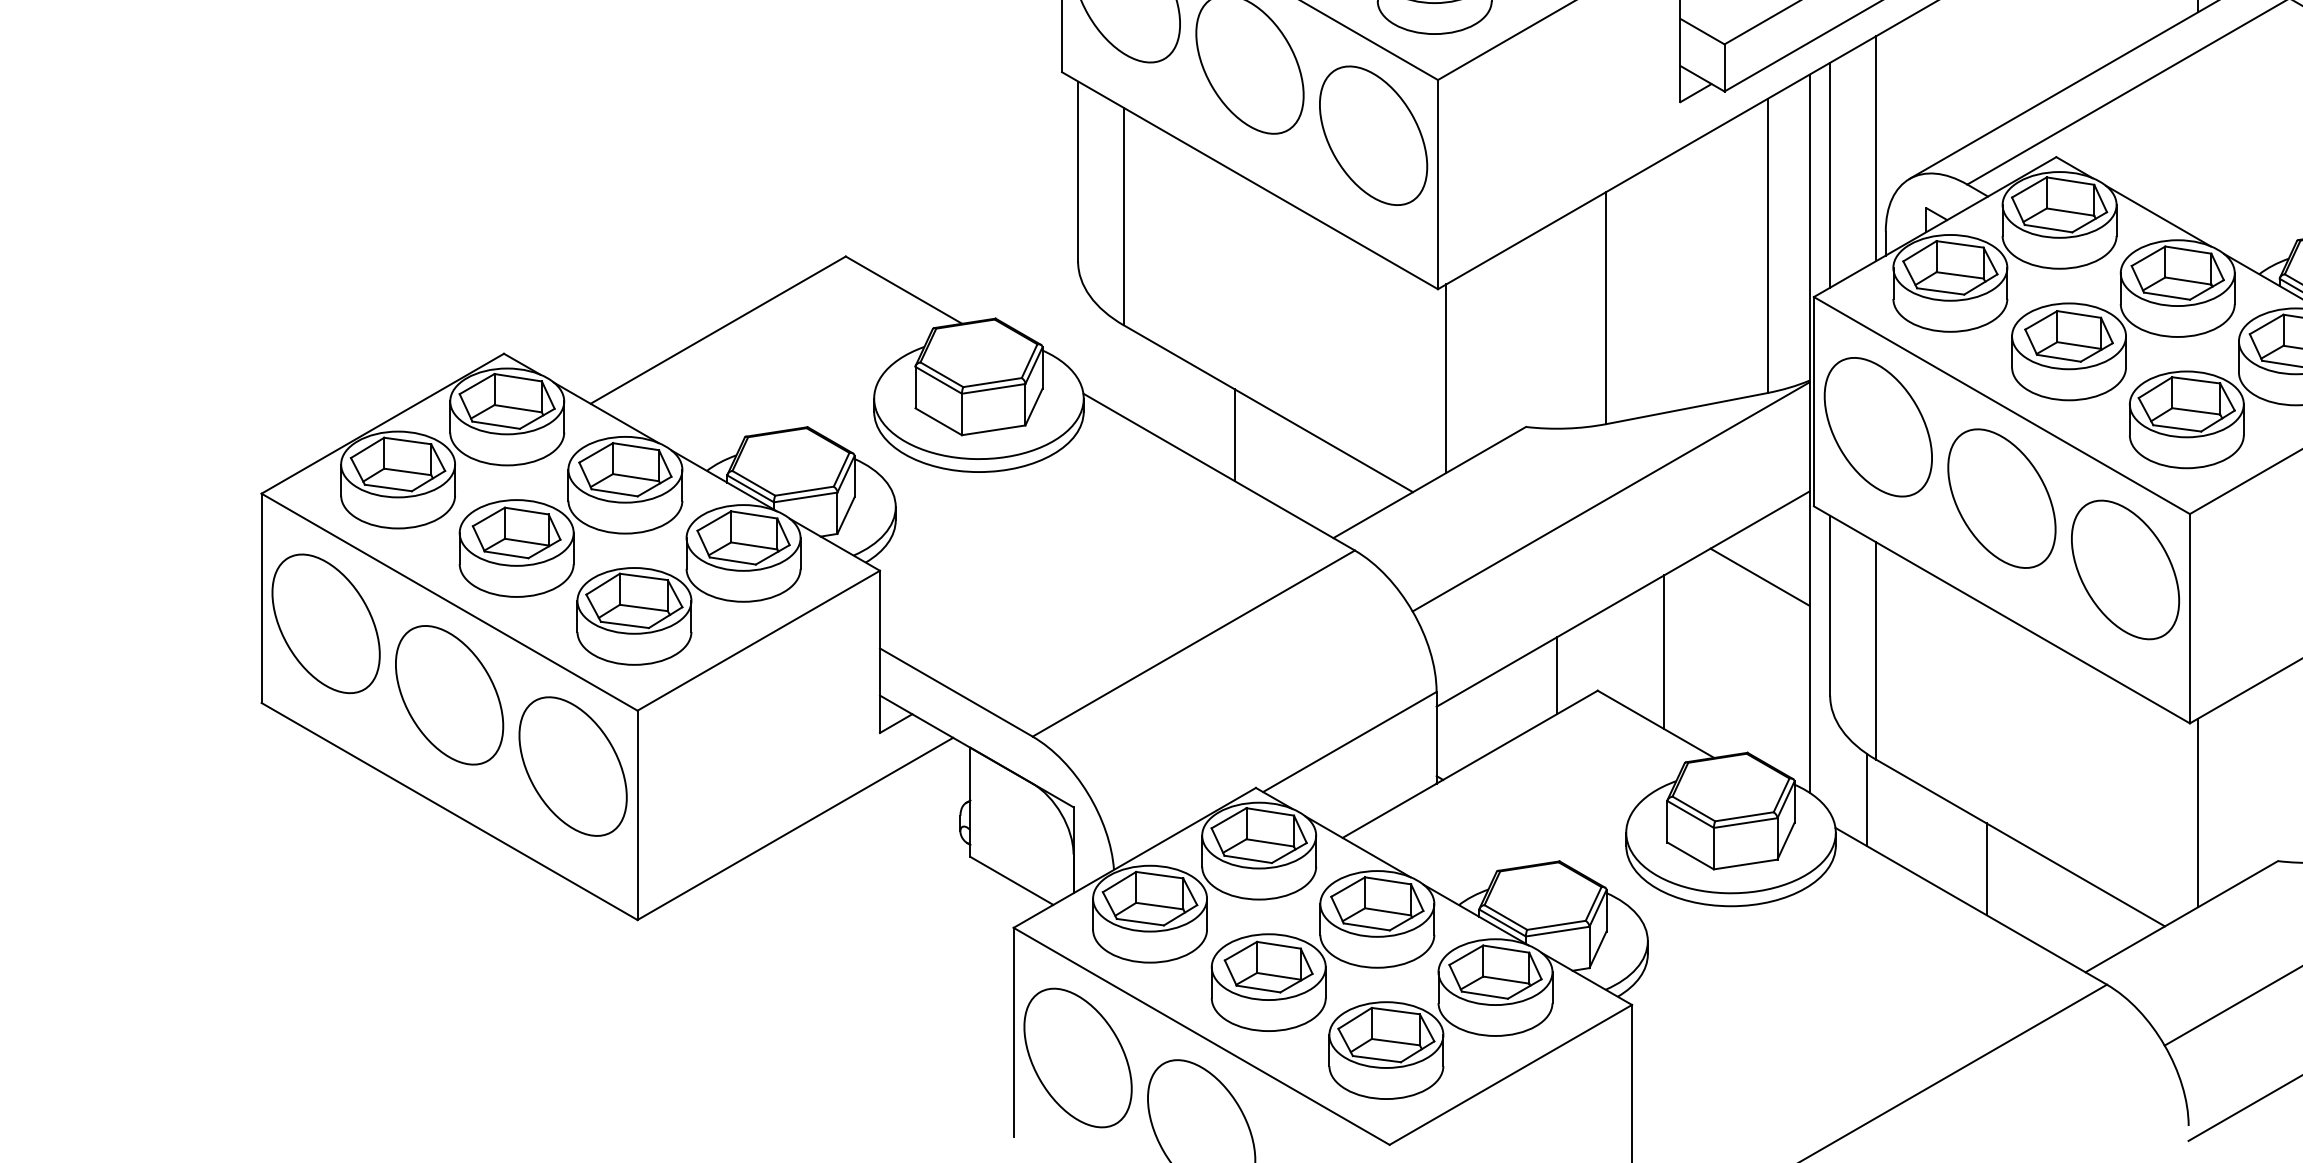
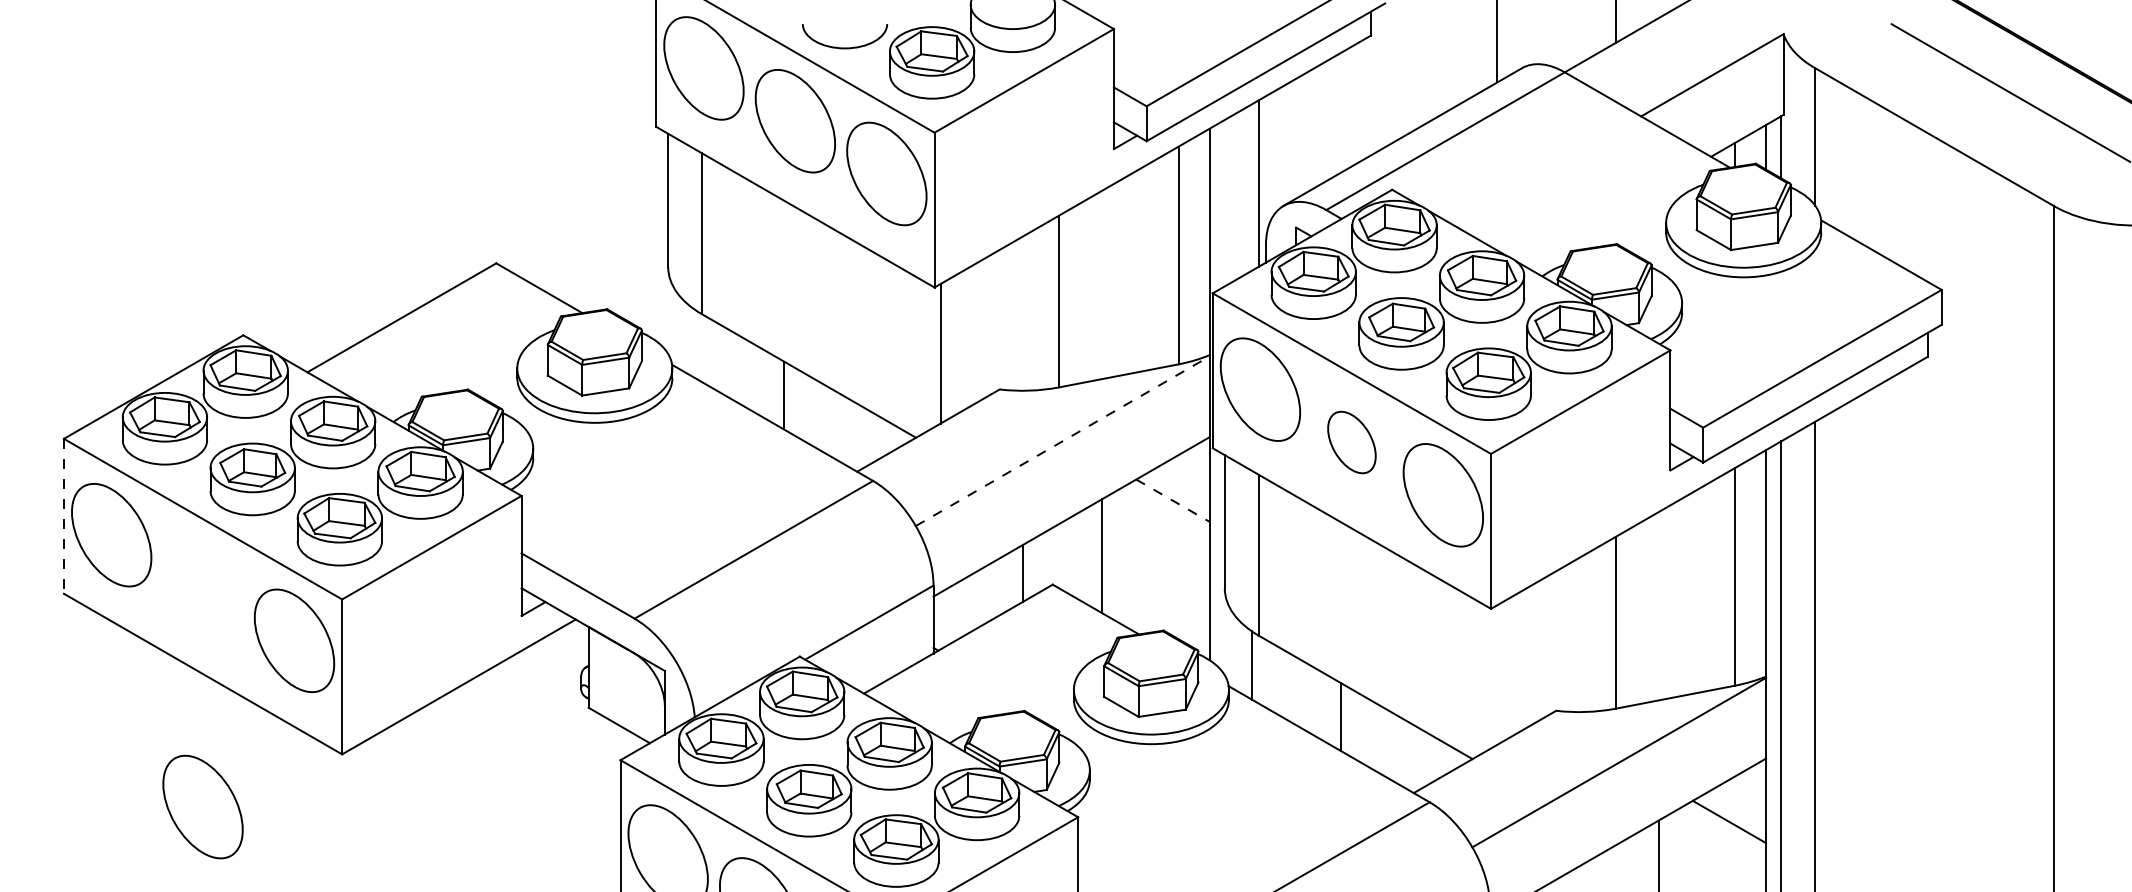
line: (1829, 174) -> (1224, 202), removed
line: (1610, 497) -> (1062, 441), solid -> dashed
part: (2001, 498) -> (1351, 442), size x0.6
line: (1760, 576) -> (1173, 500), solid -> dashed
line: (261, 598) -> (63, 516), solid -> dashed
part: (448, 694) -> (202, 806), moved
line: (2198, 812) -> (1497, 674), removed

